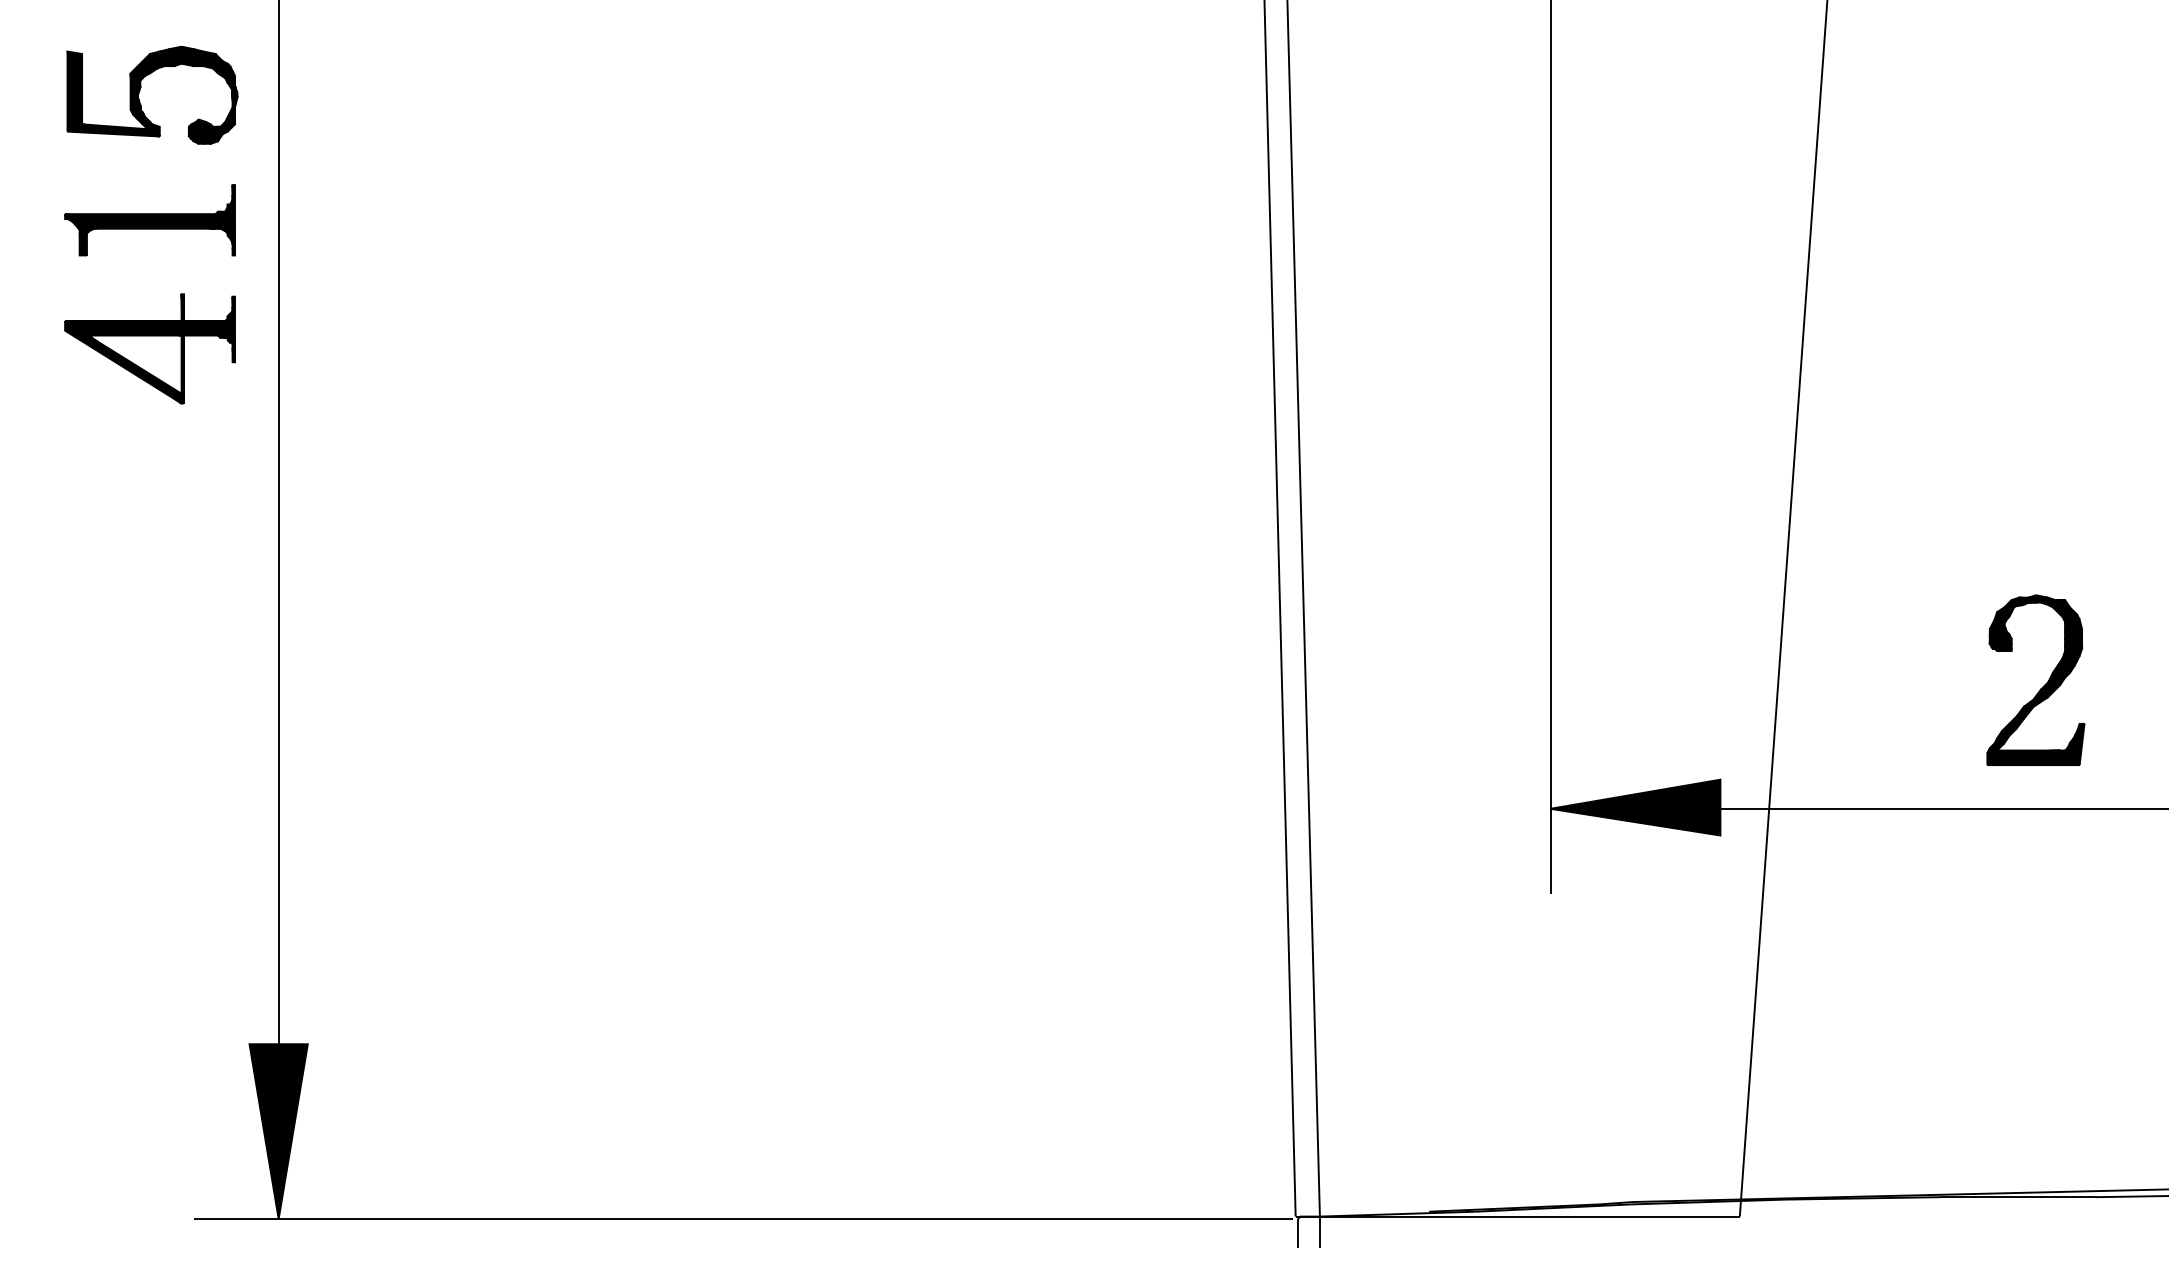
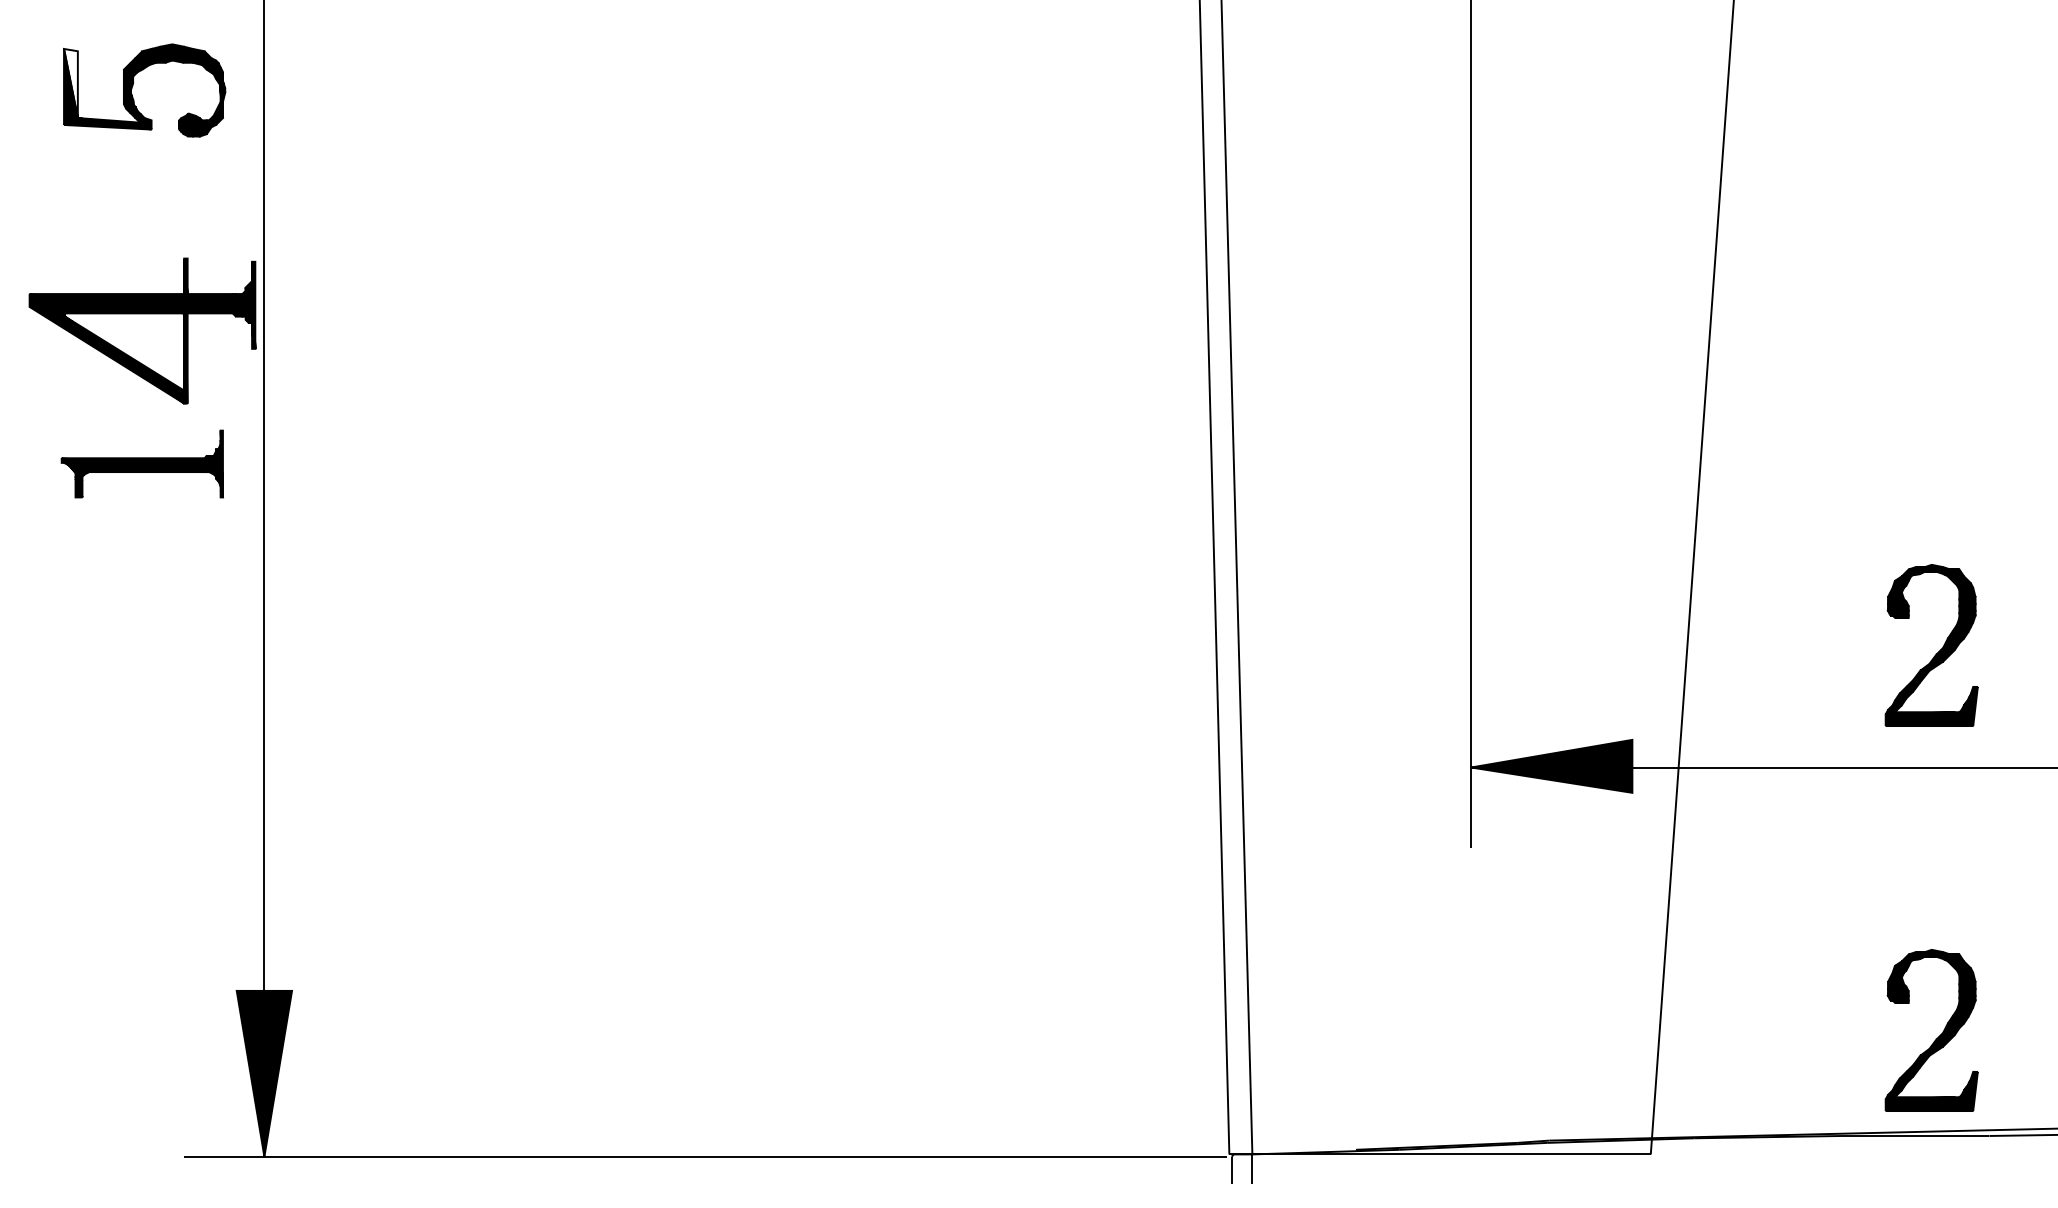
fill: (74, 87) -> (70, 83), removed
part: (149, 219) -> (141, 463), moved
part: (149, 348) -> (141, 330), size x1.4
part: (2043, 1092) -> (1938, 1036), added

